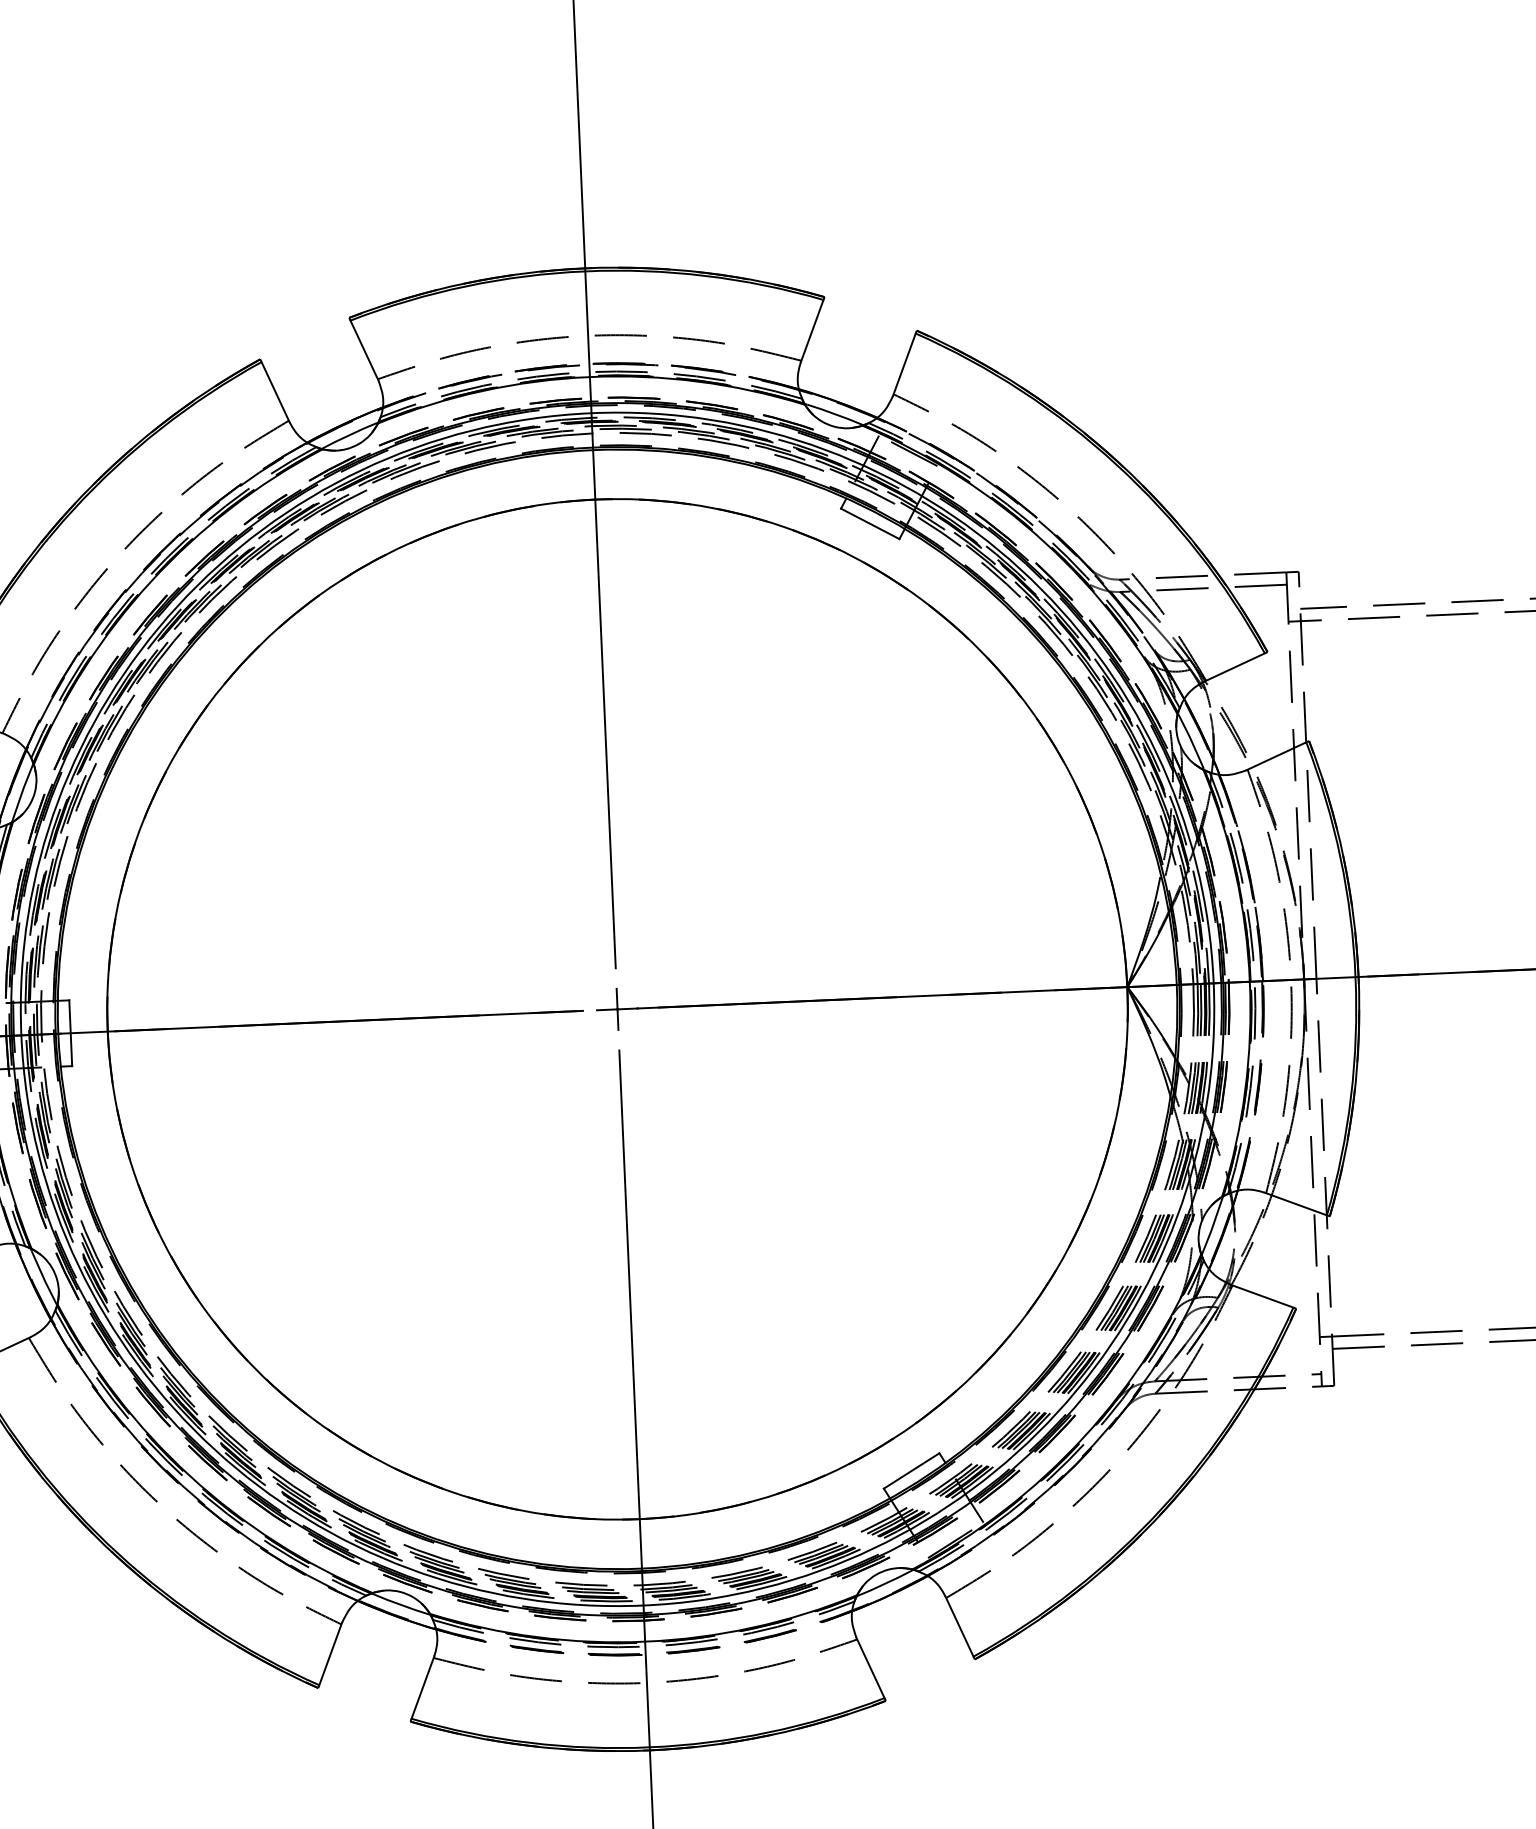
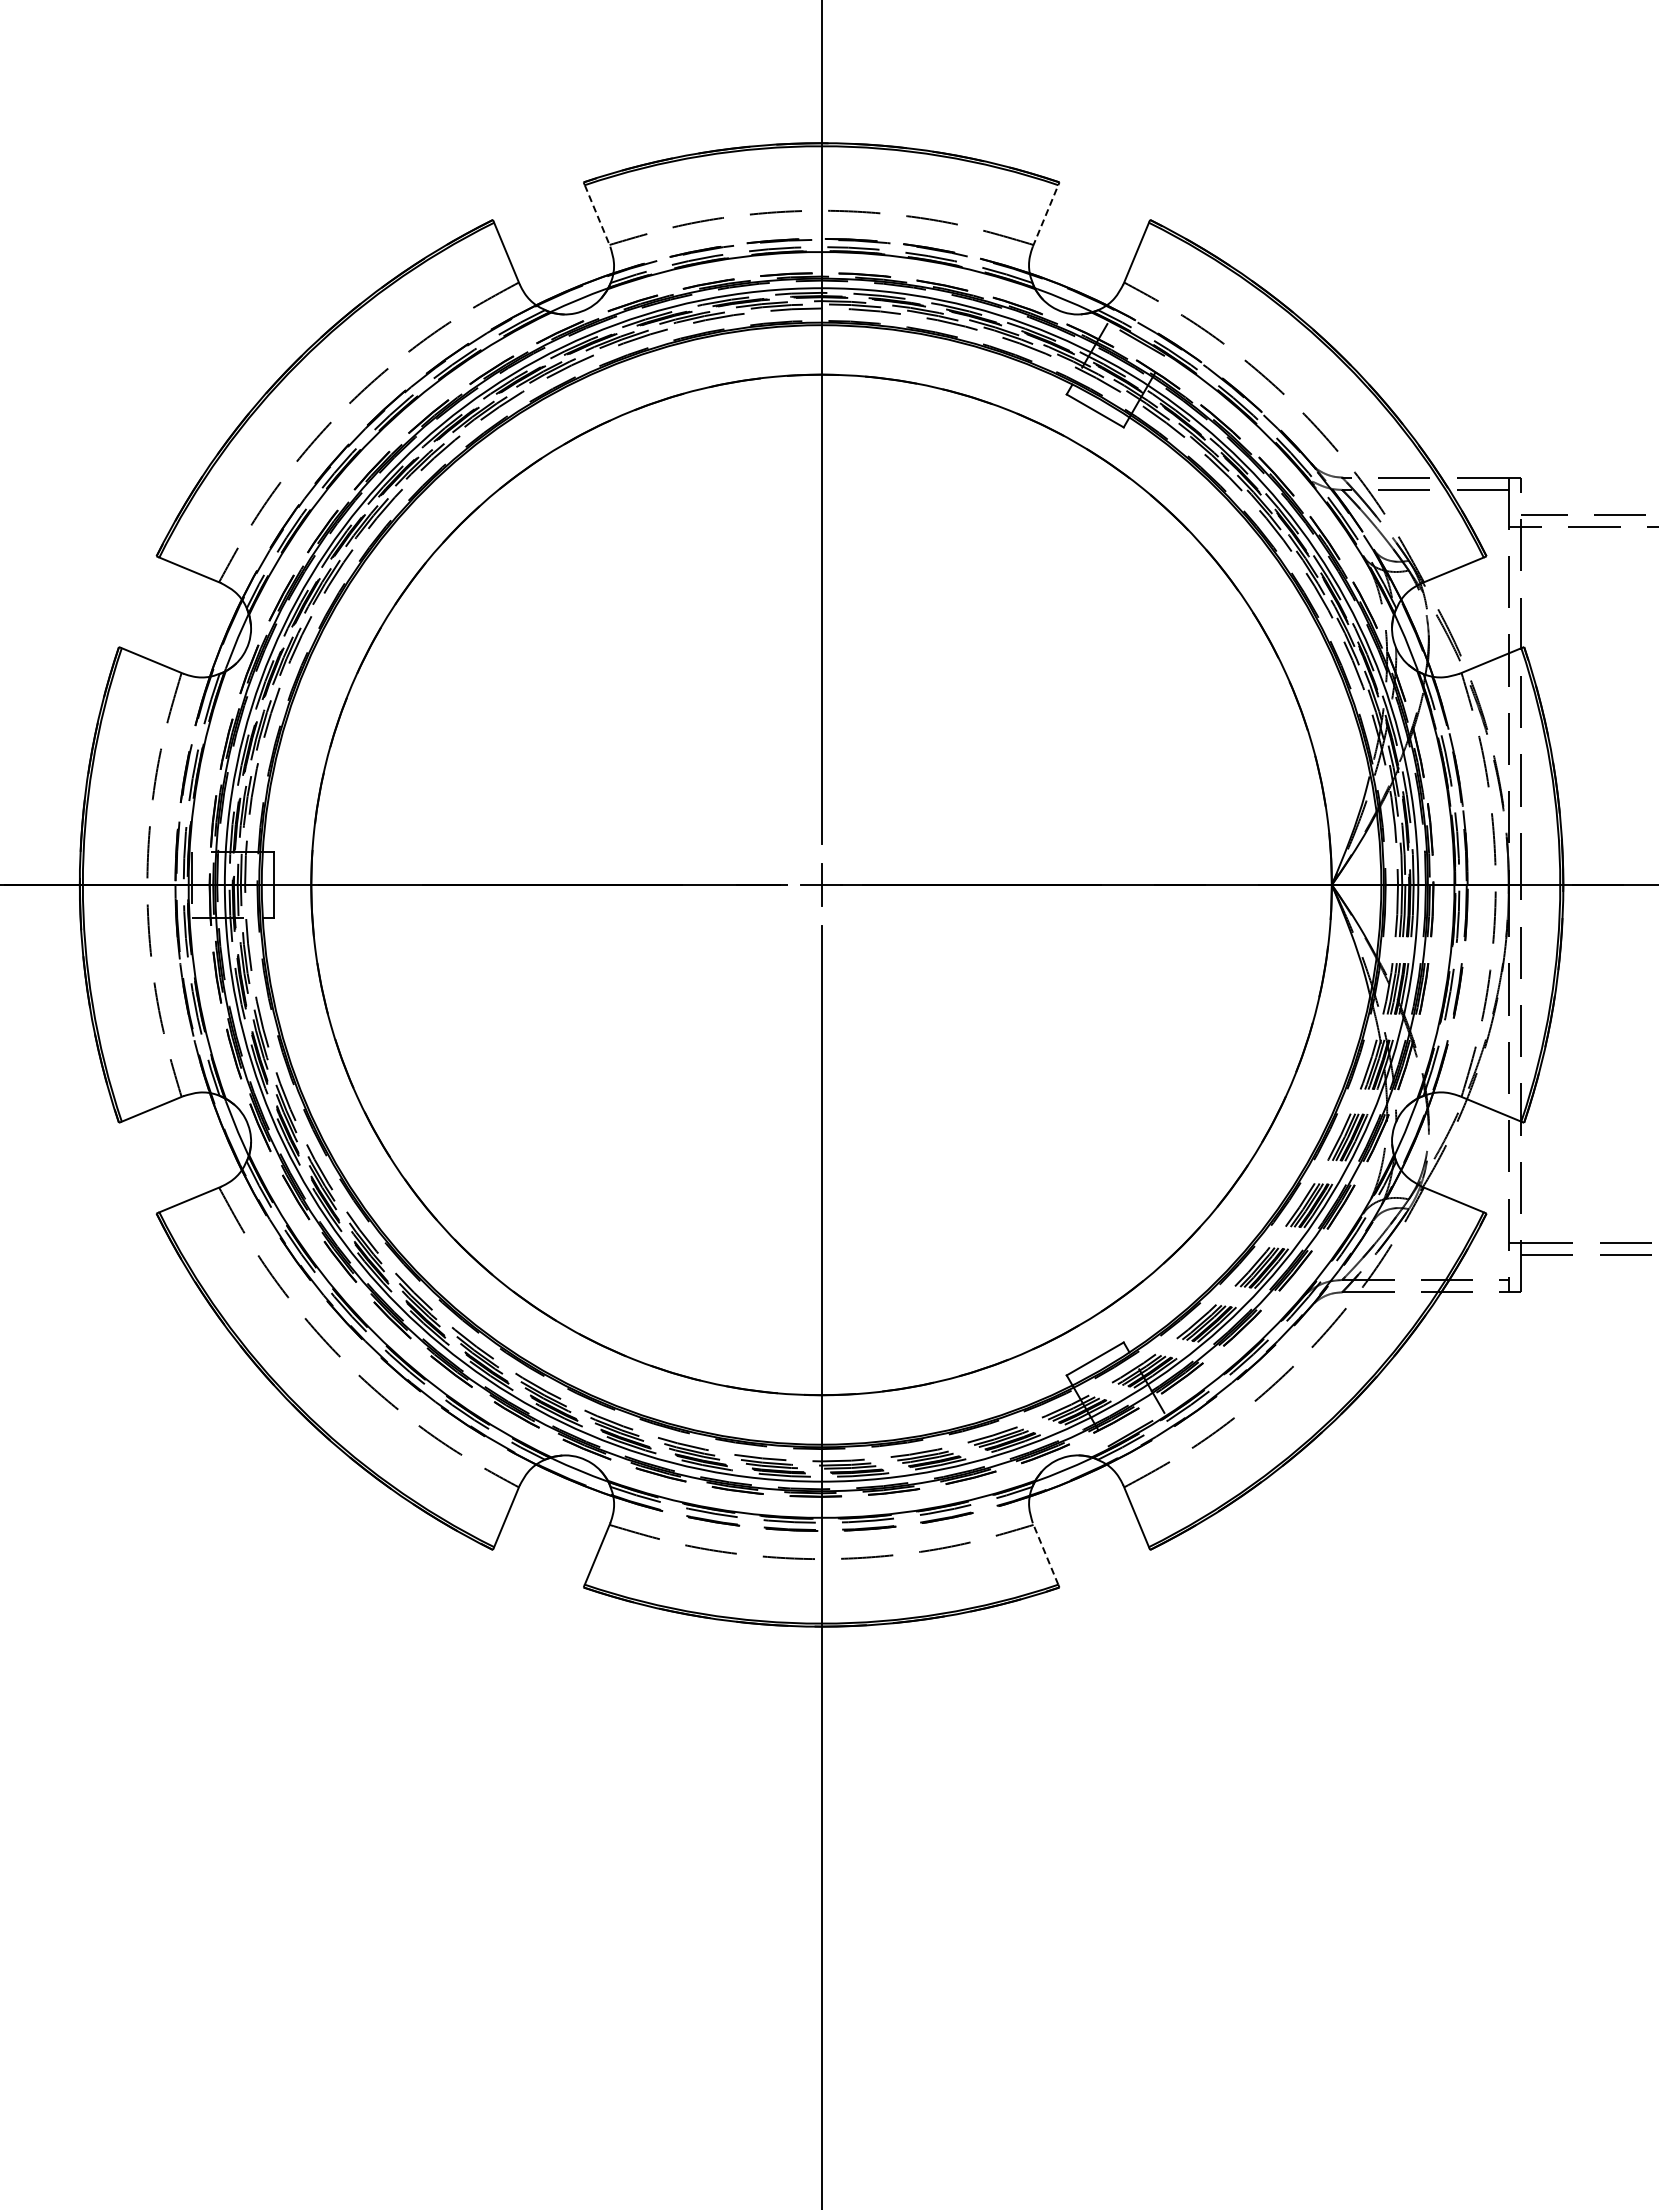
line: (812, 330) -> (1045, 215), solid -> dashed
line: (364, 351) -> (597, 216), solid -> dashed
line: (870, 1667) -> (1045, 1553), solid -> dashed

